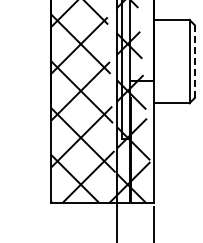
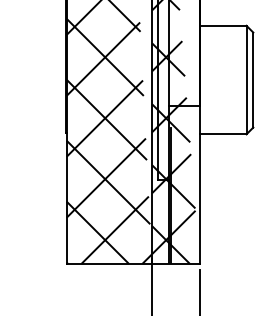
line: (194, 62) -> (253, 81), dashed -> solid

